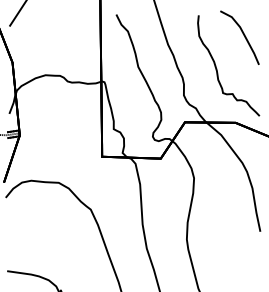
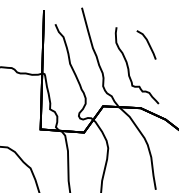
part: (239, 37) -> (146, 44), size x0.7

